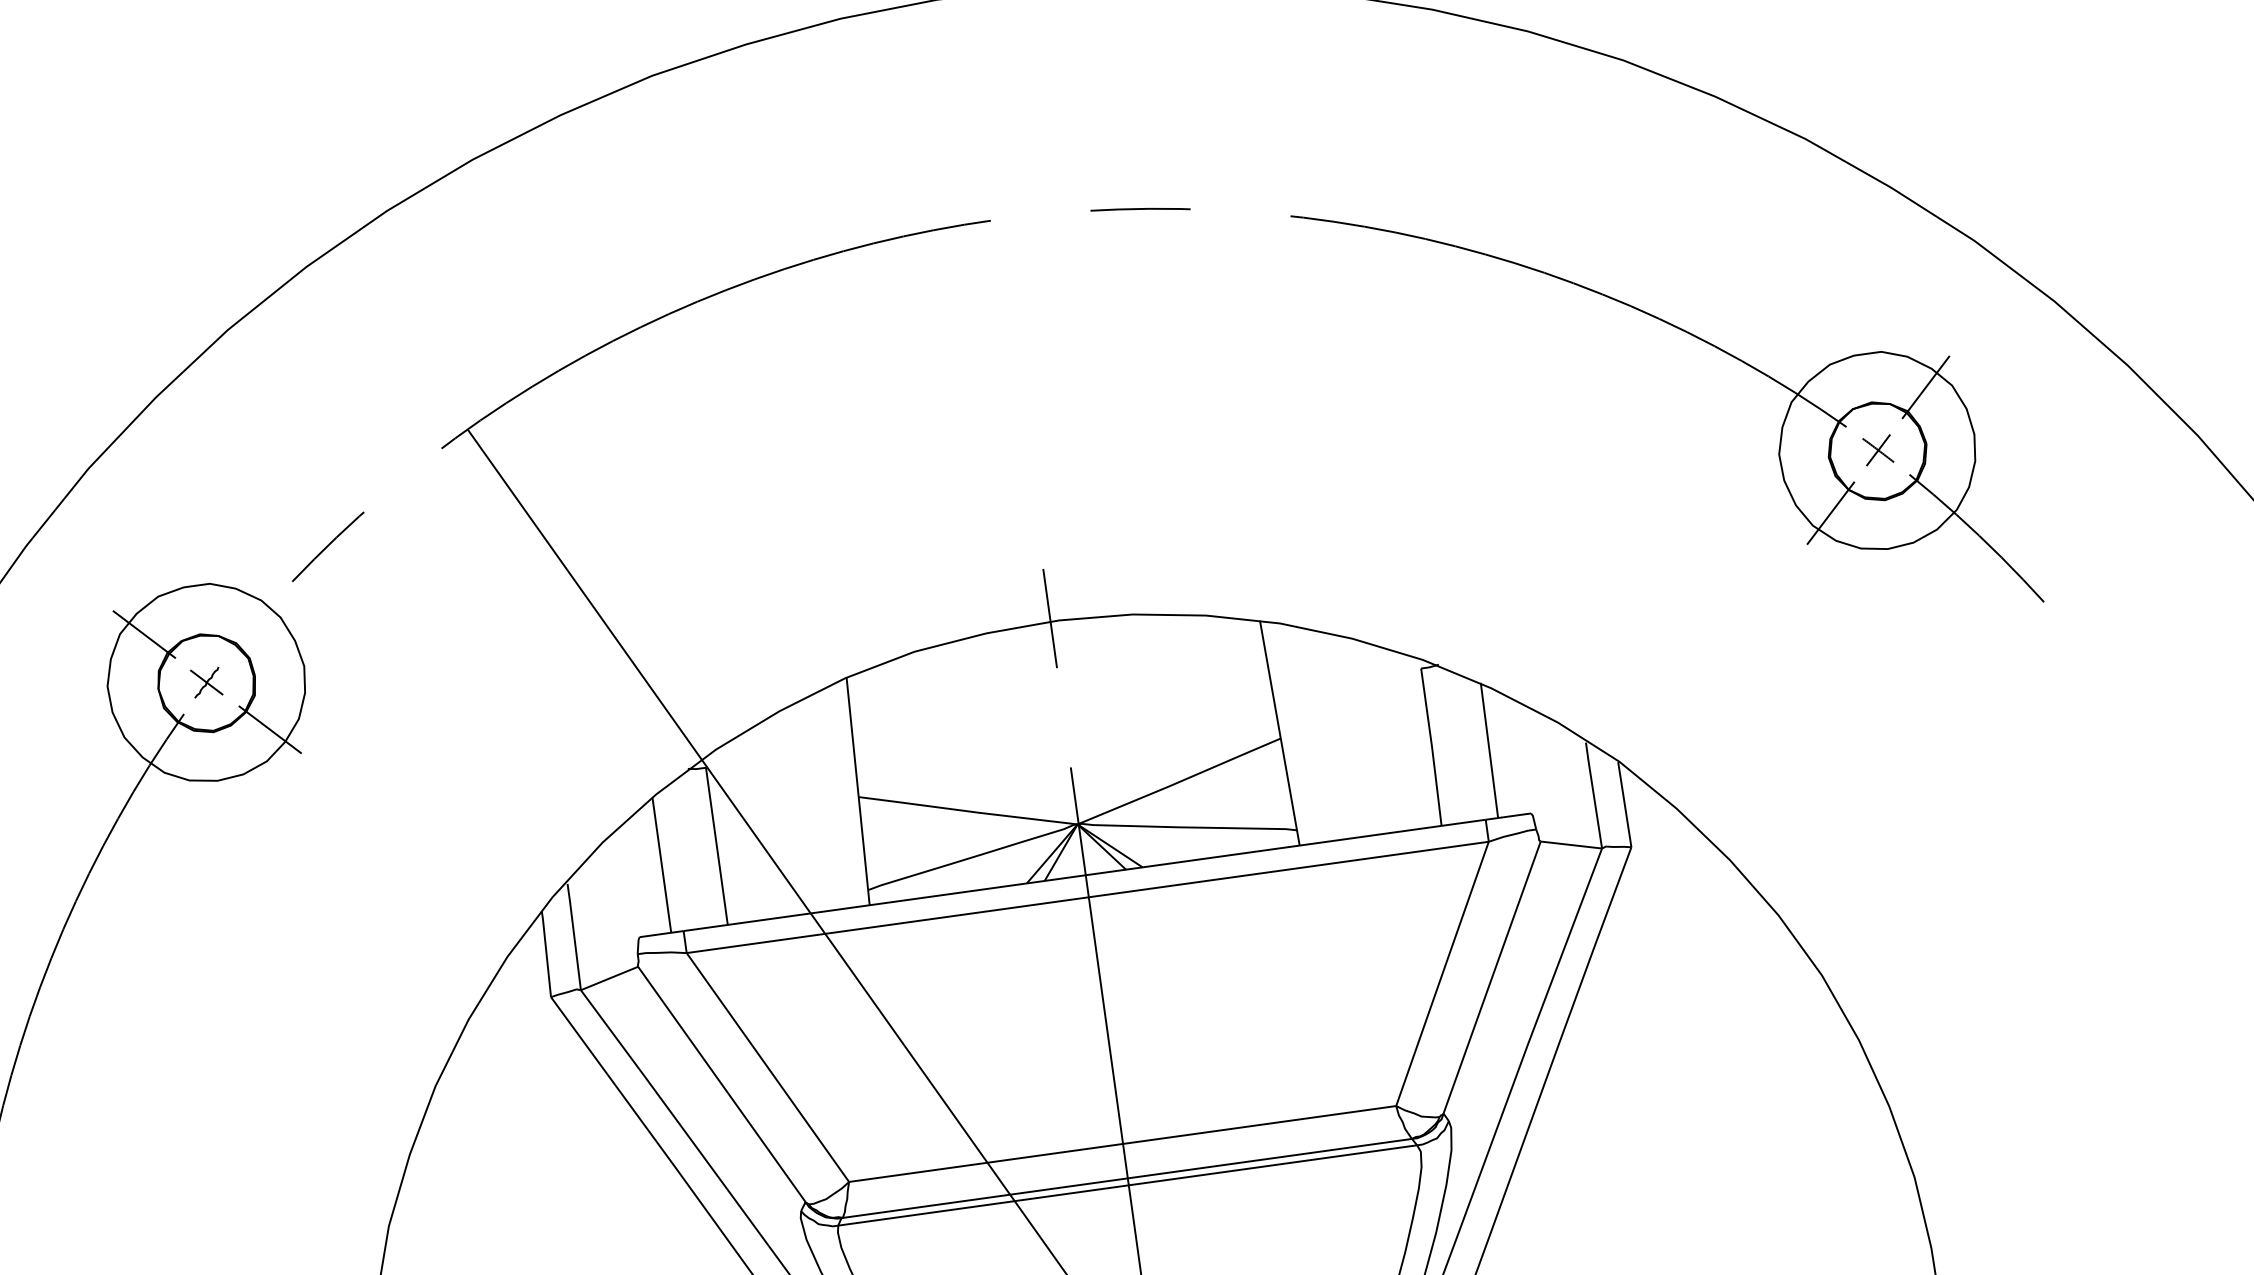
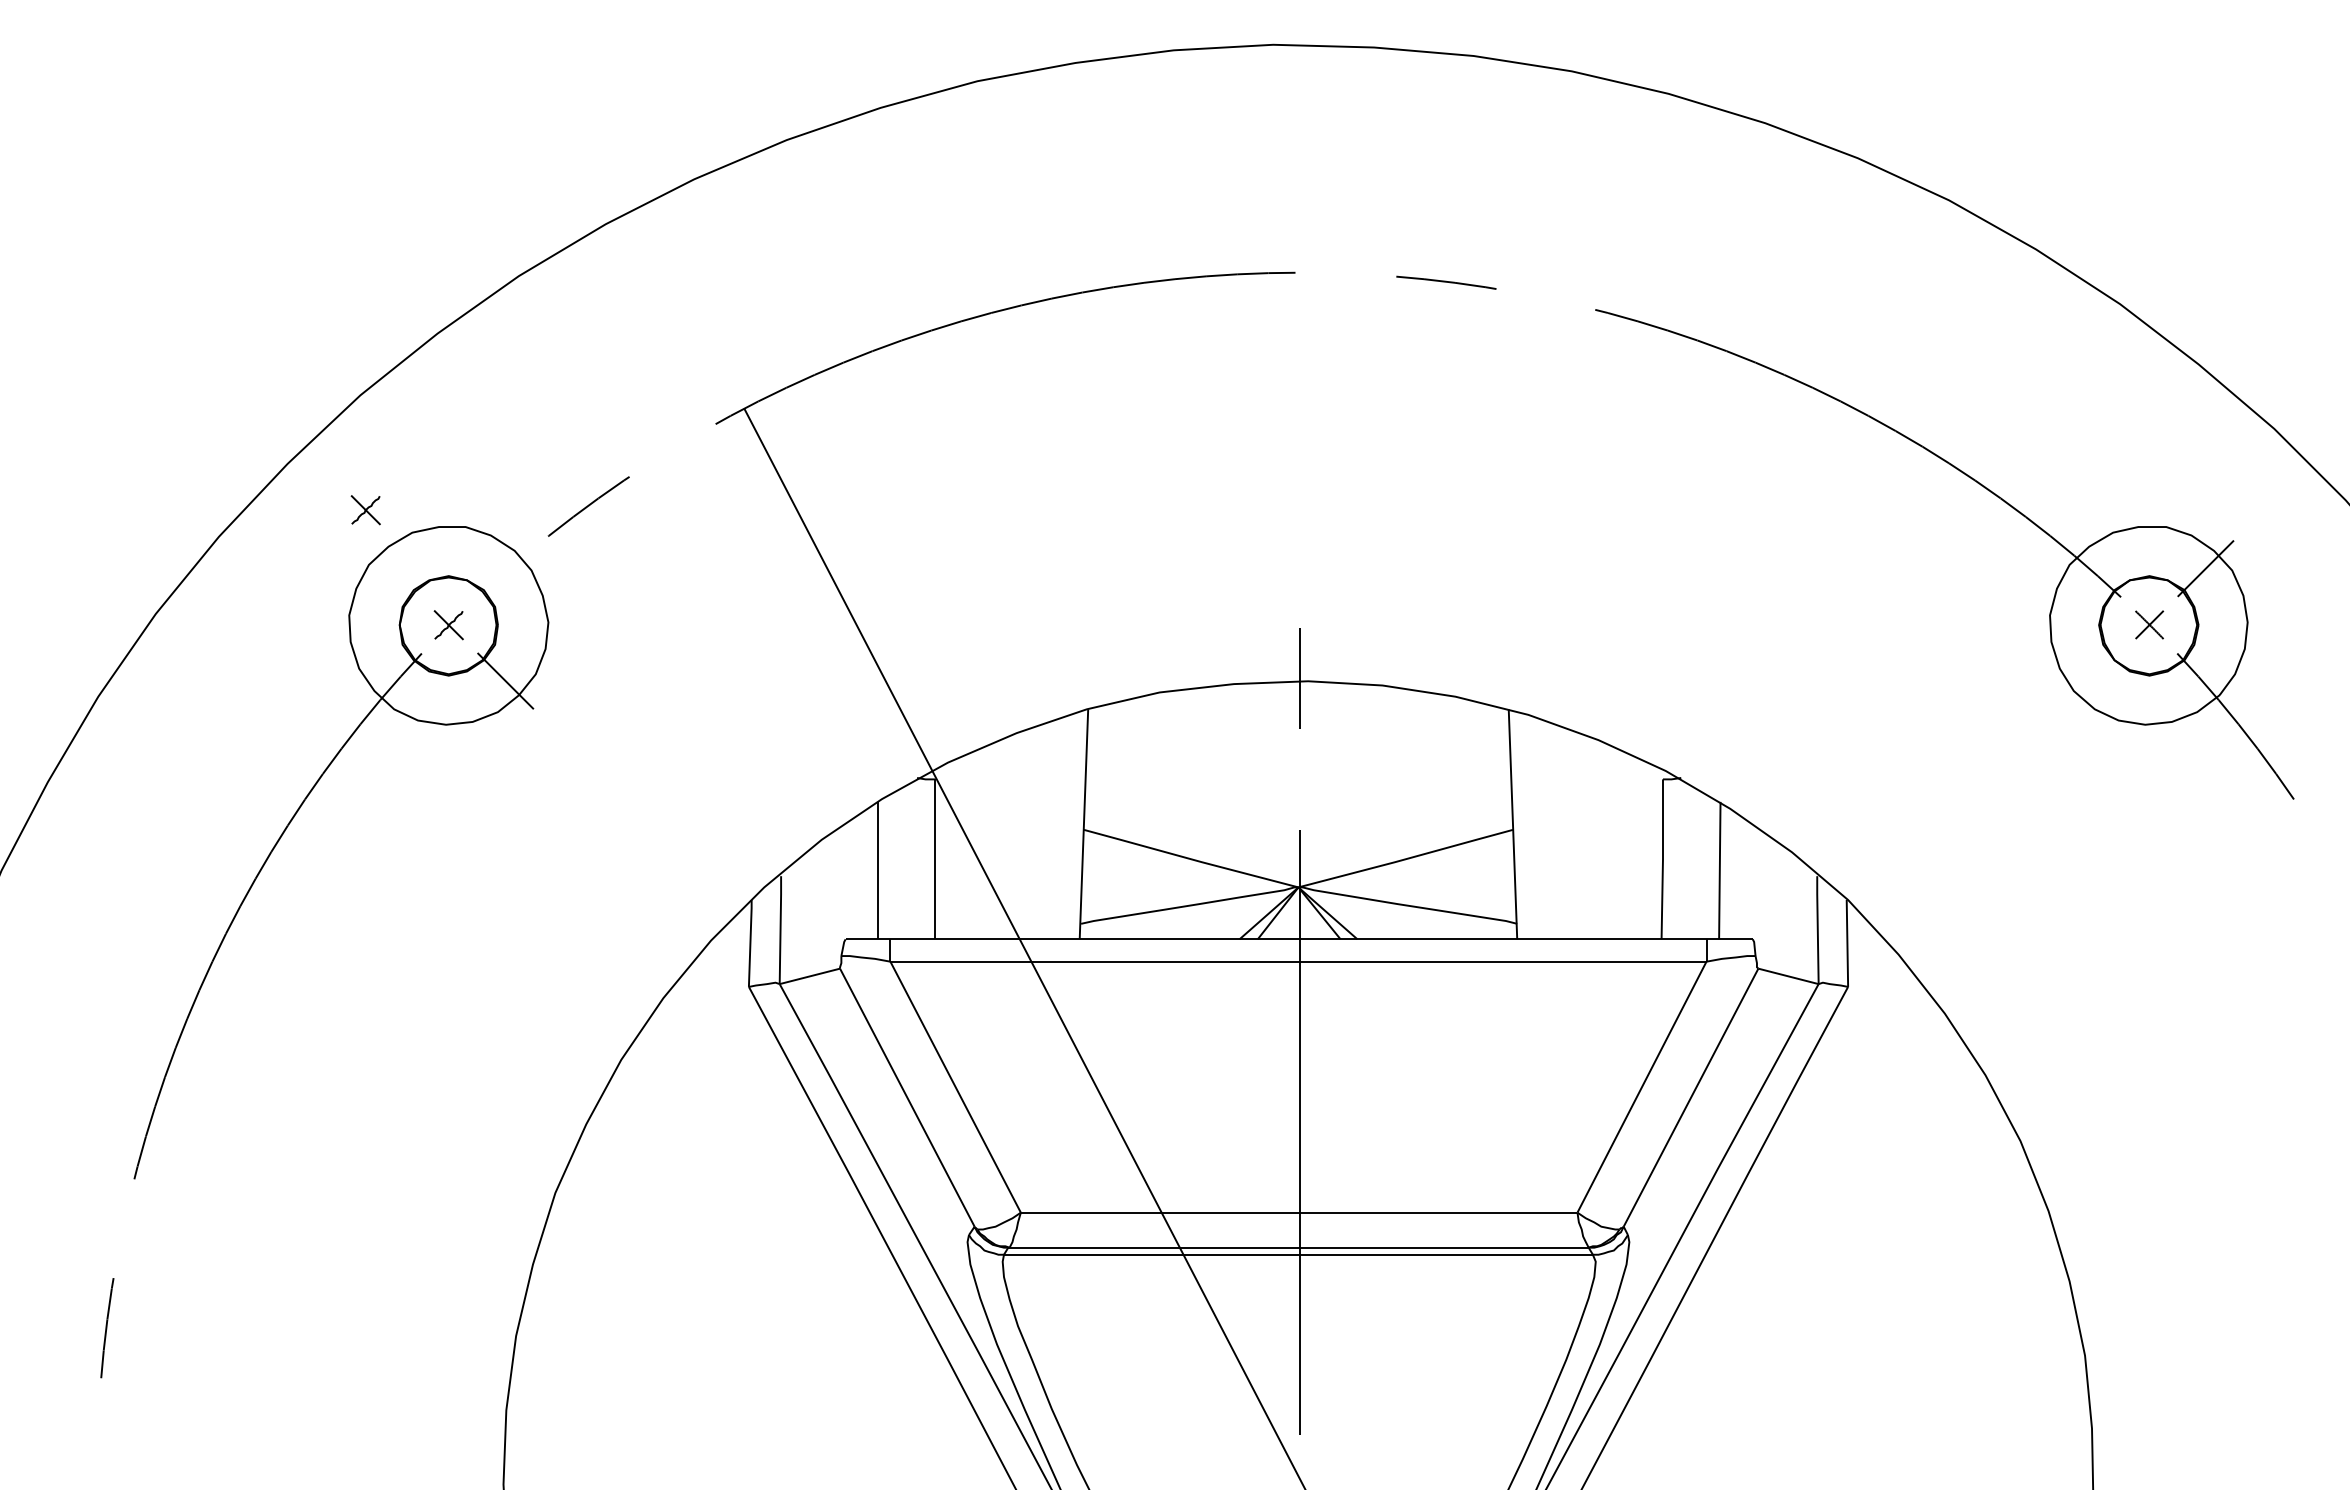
line: (1830, 513) -> (2093, 681), removed
part: (109, 581) -> (365, 510), added
line: (144, 634) -> (393, 568), removed

